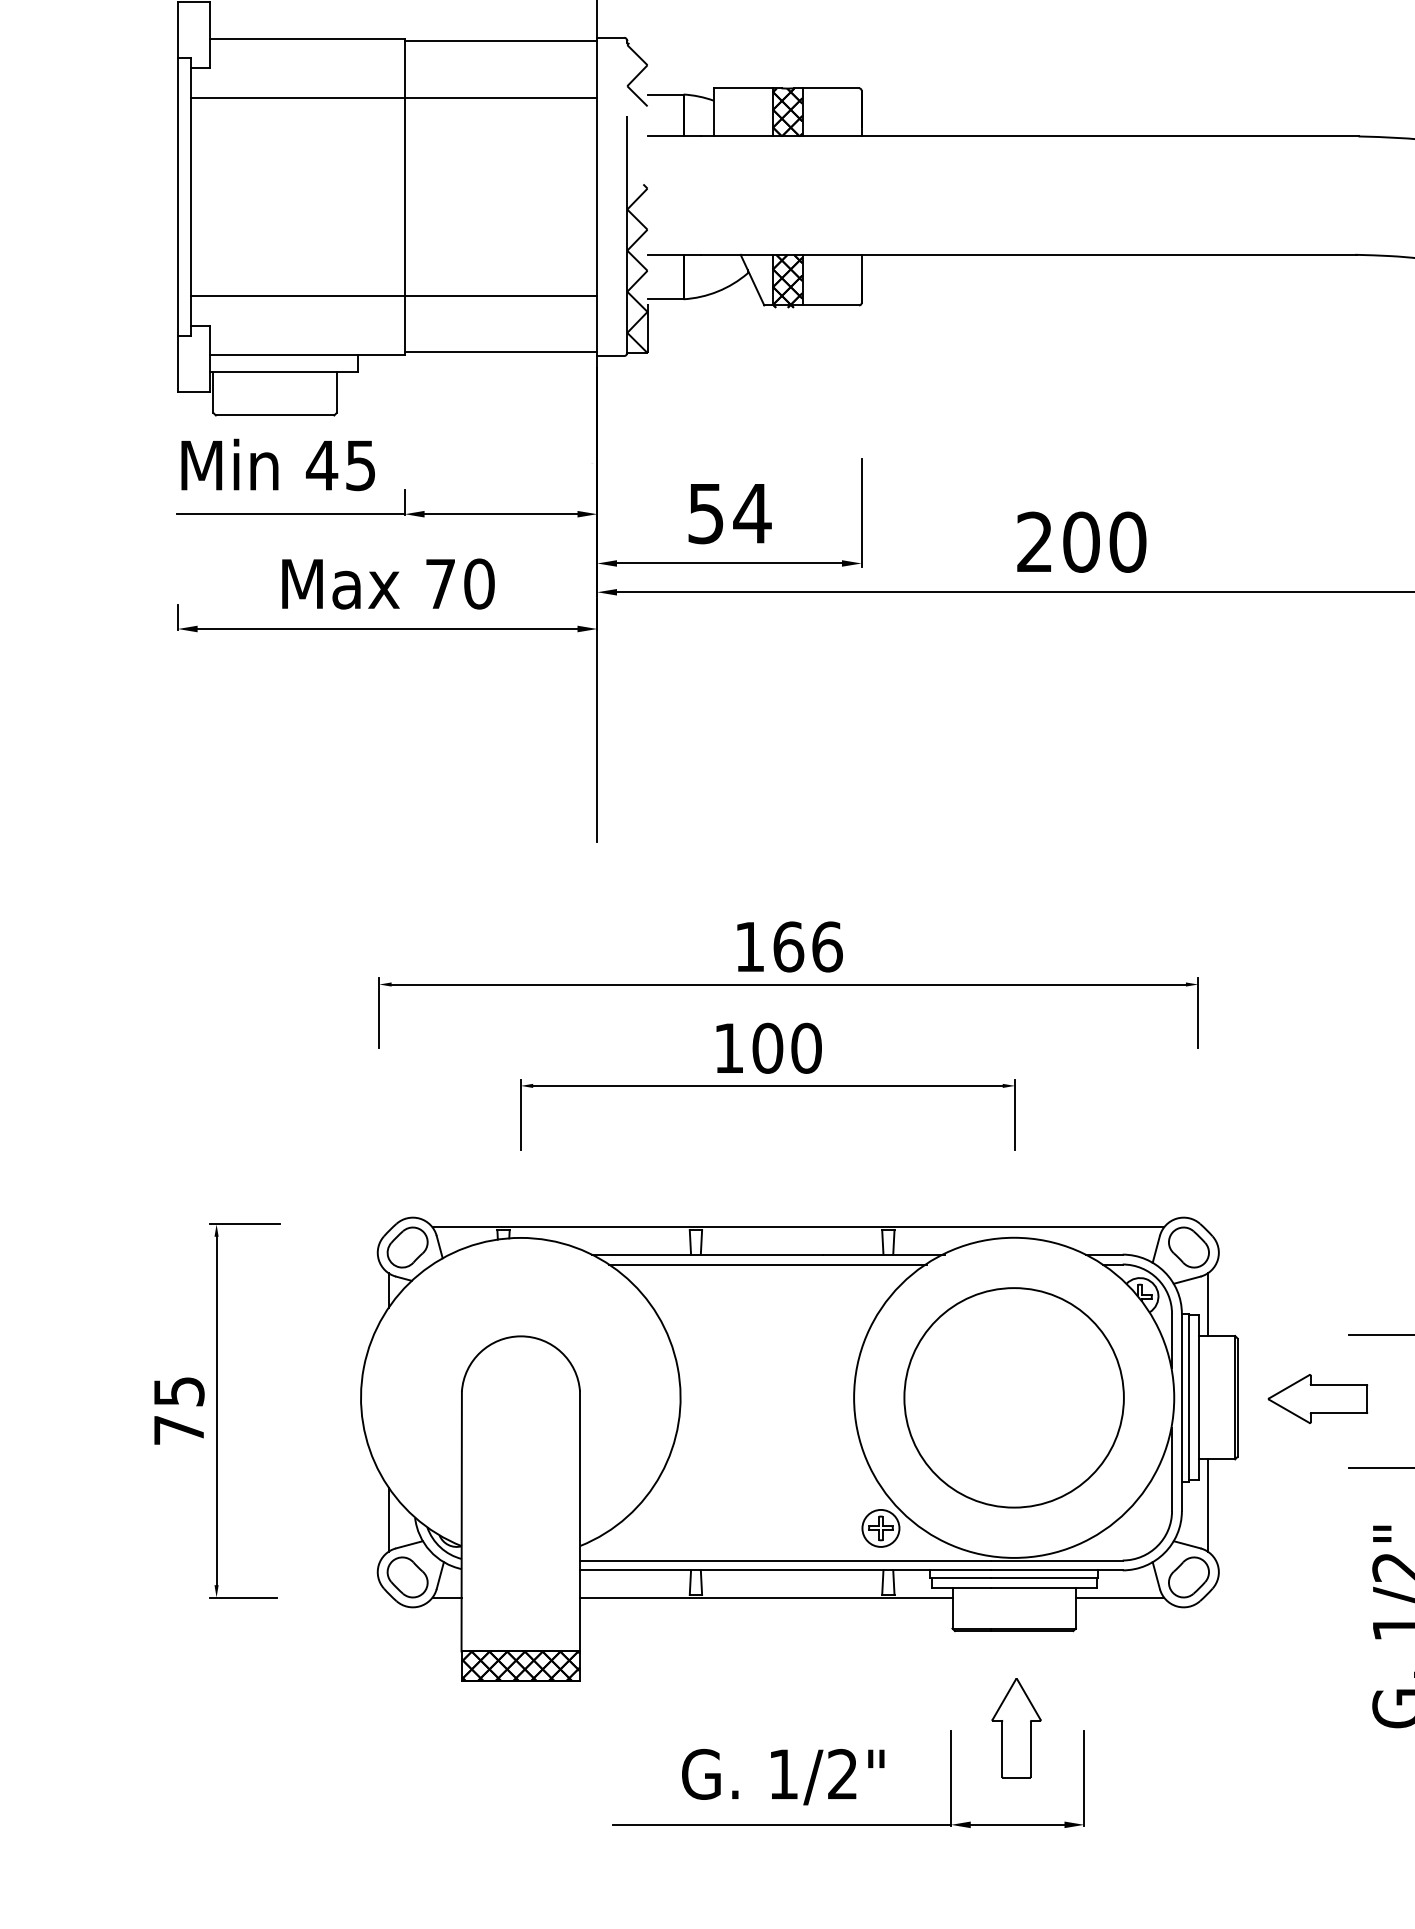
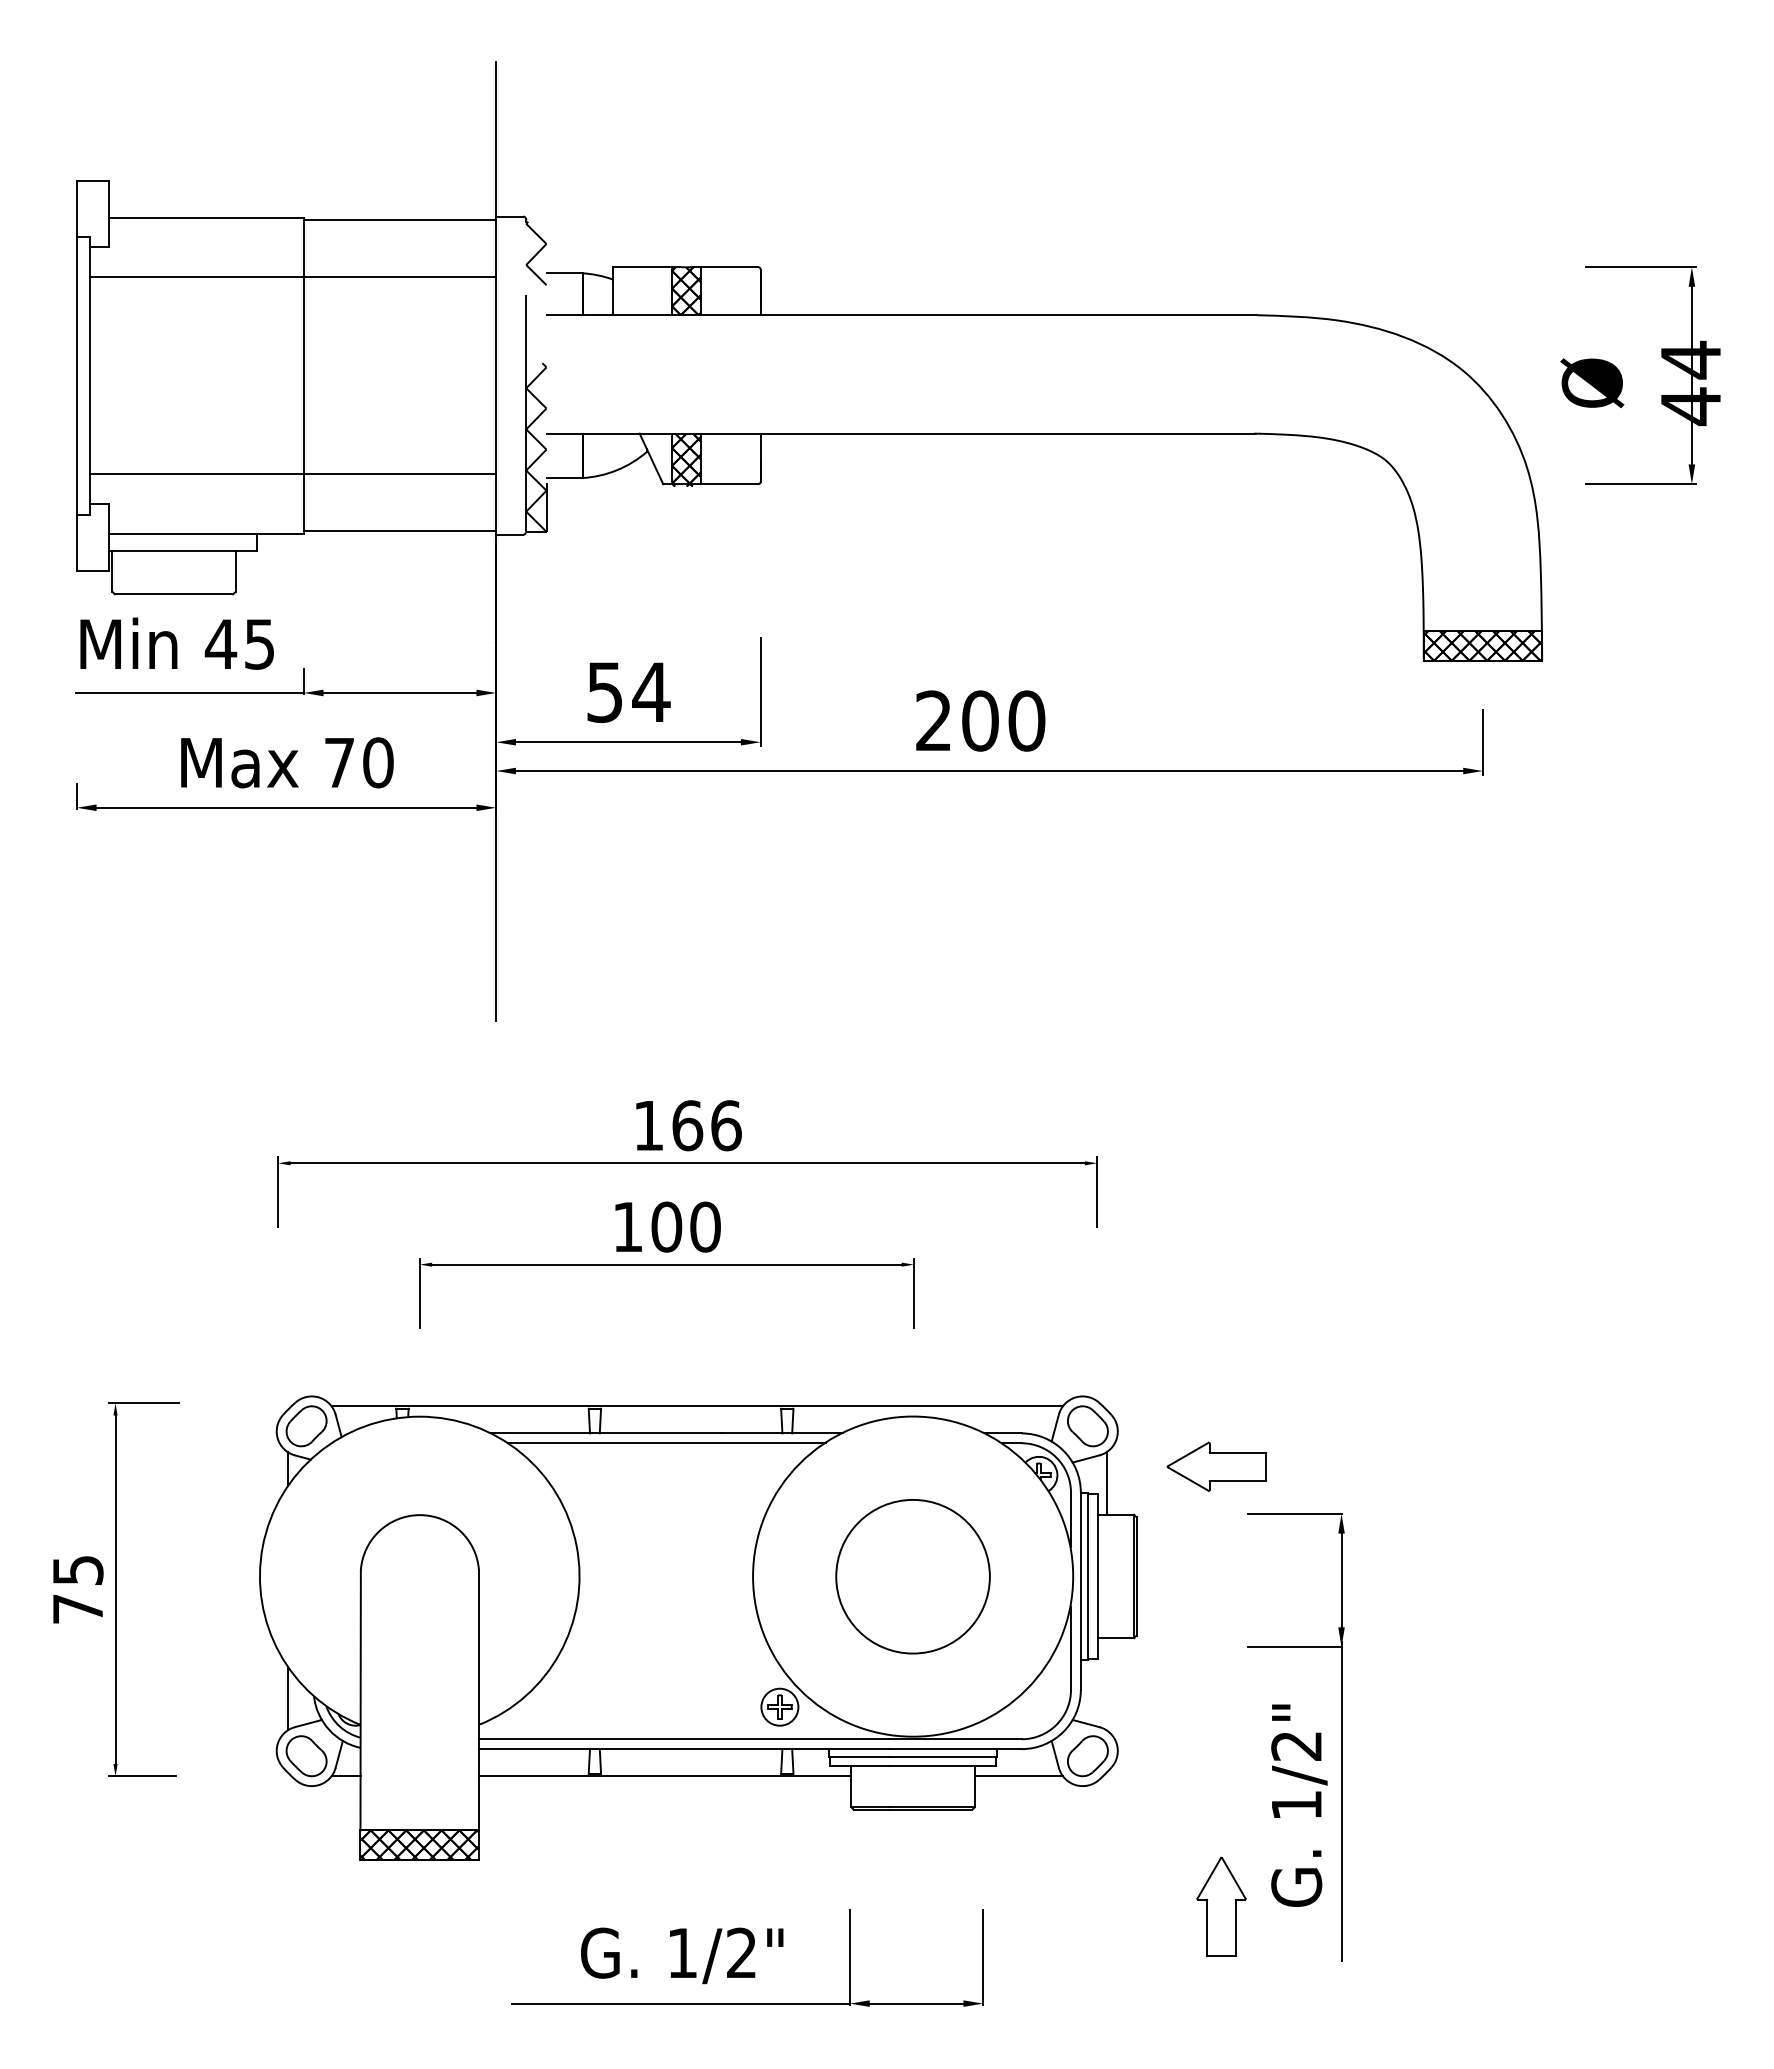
circle: (1013, 1397) -> (912, 1576), size x0.7
part: (1317, 1398) -> (1216, 1466), moved
line: (1207, 1505) -> (1106, 1684), removed
part: (1016, 1727) -> (1221, 1906), moved

